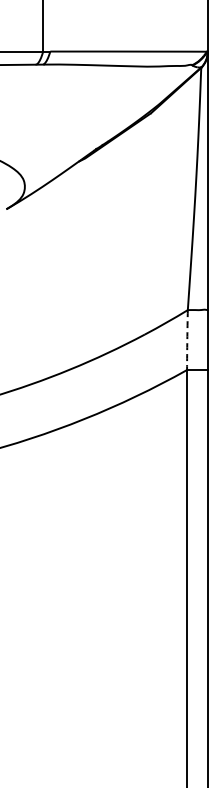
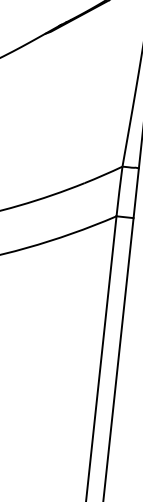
arc: (187, 340) -> (119, 191), dashed -> solid

